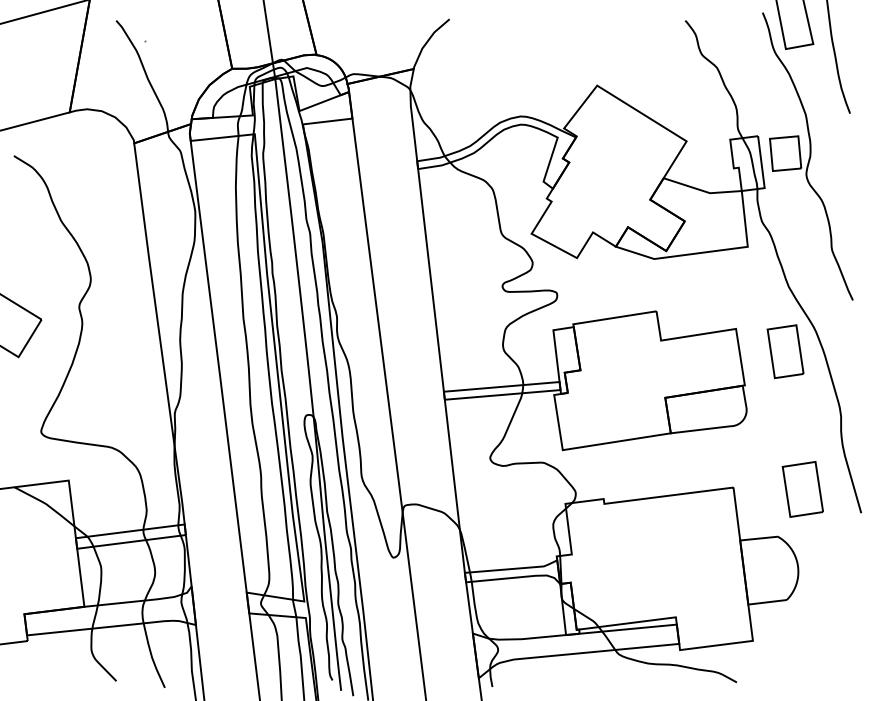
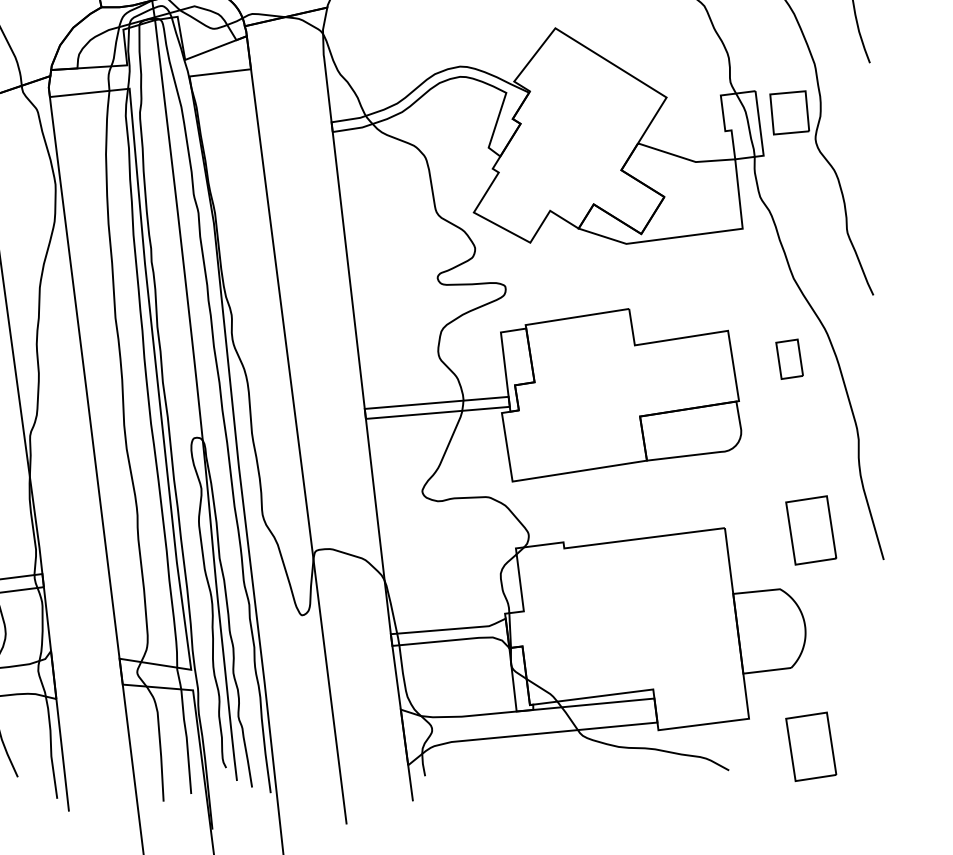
part: (785, 351) -> (789, 358), size x0.6
part: (802, 663) -> (810, 746), added

